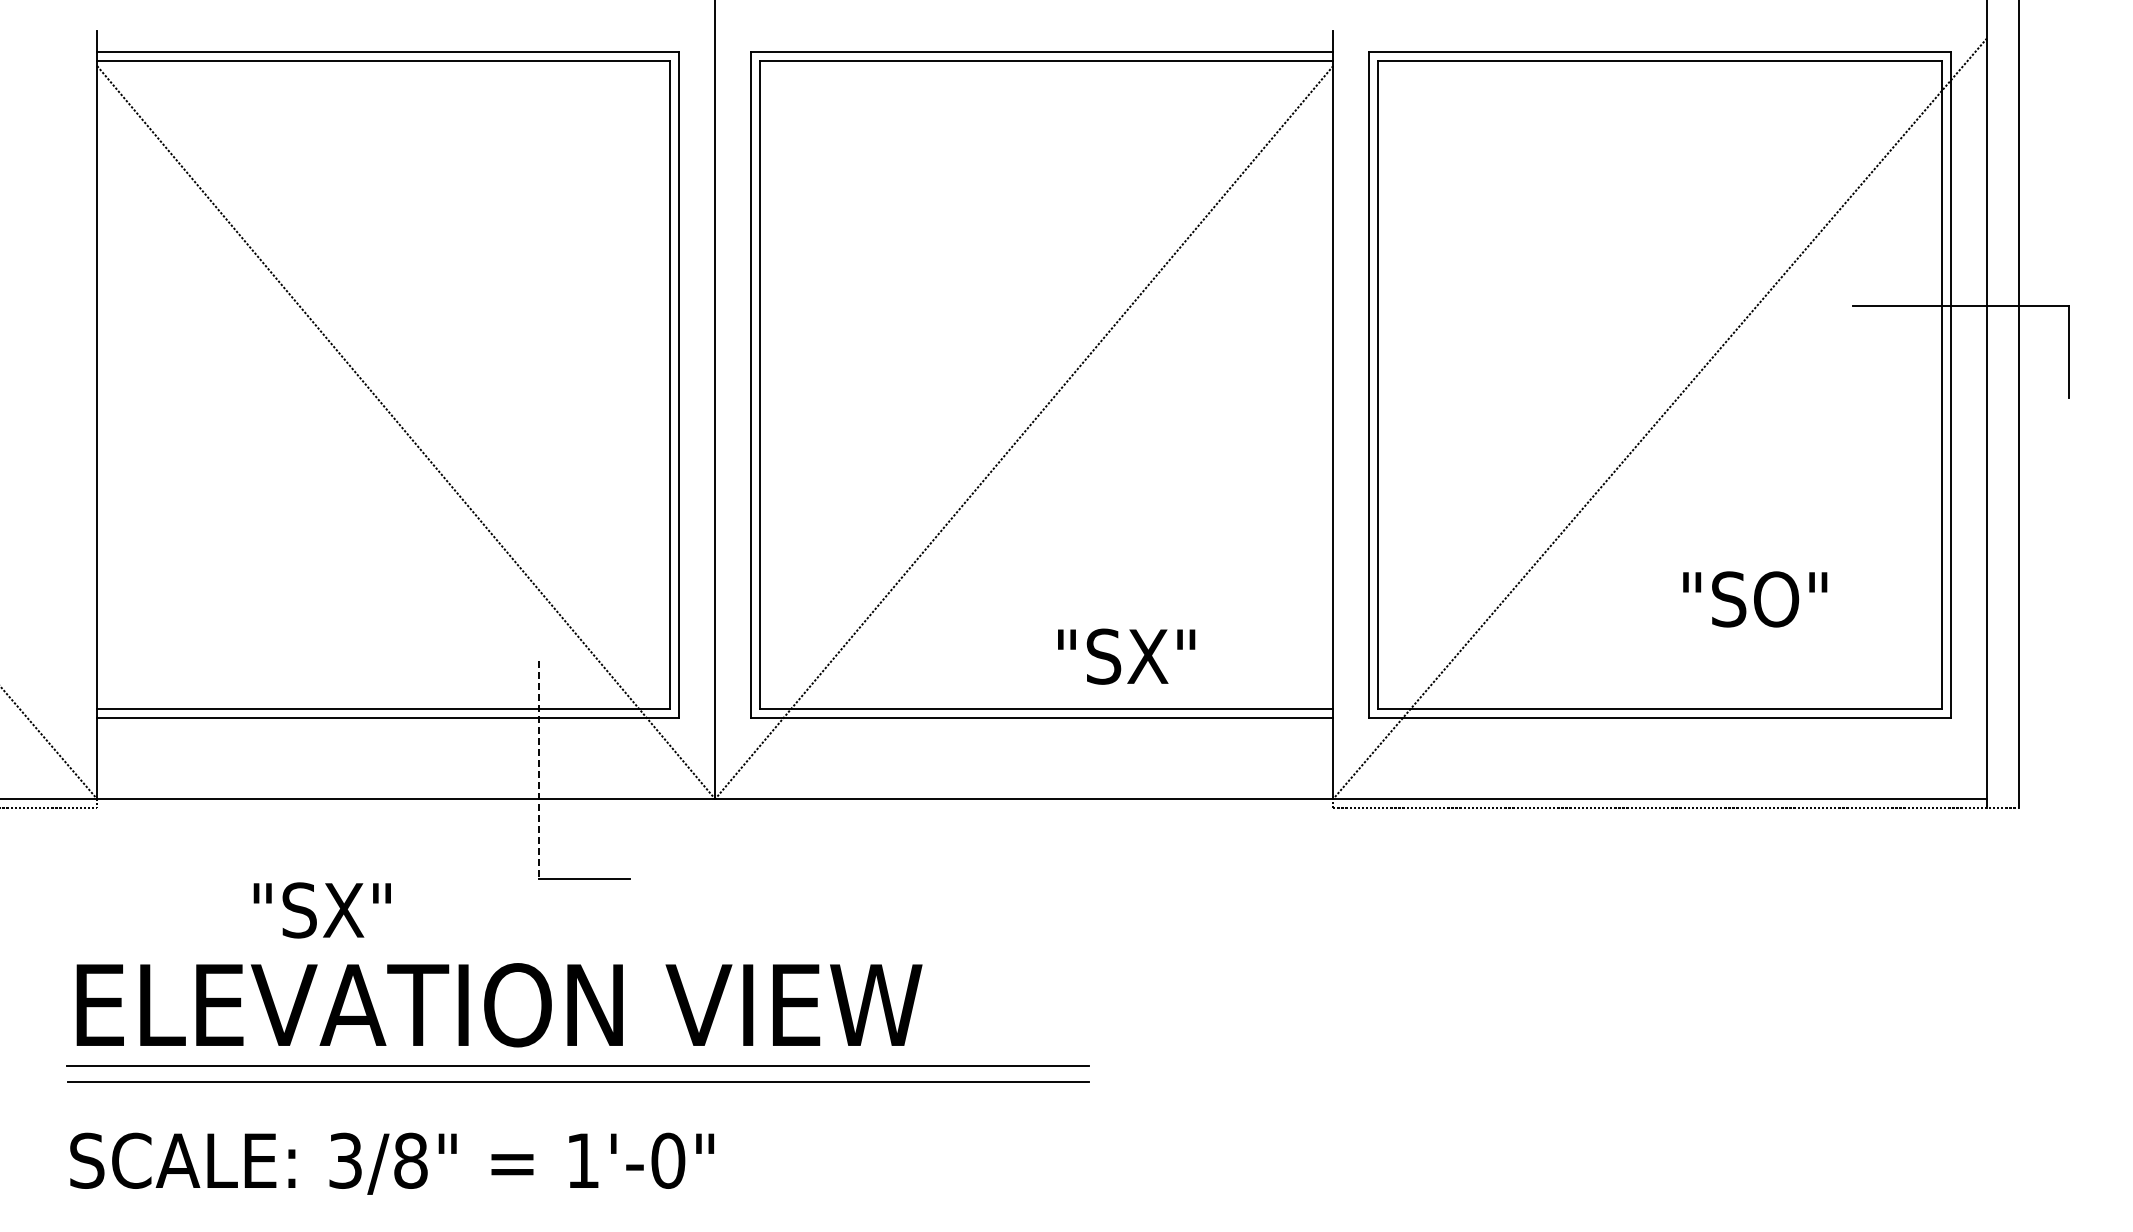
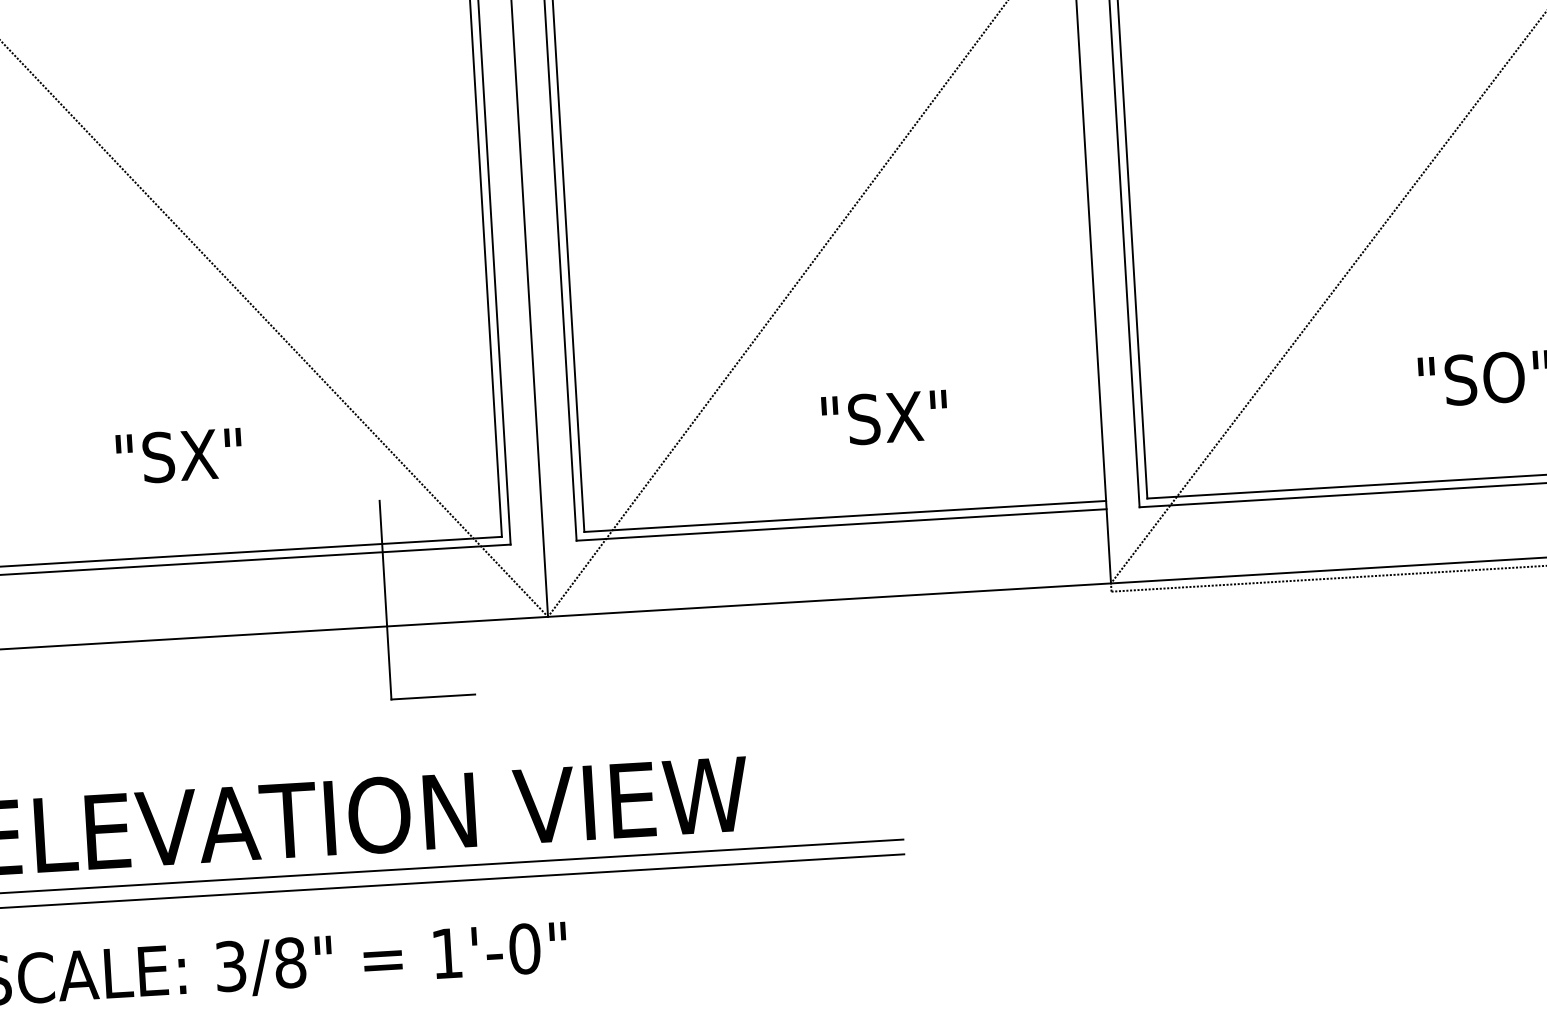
text: (1126, 656) -> (884, 418), moved
line: (538, 770) -> (385, 600), dashed -> solid
text: (321, 910) -> (178, 456), moved

